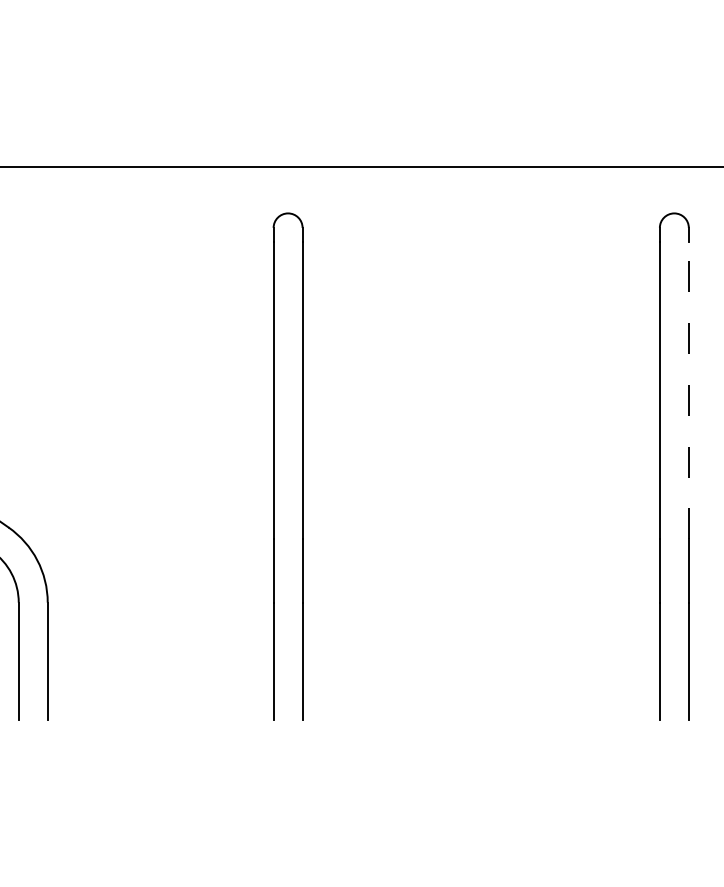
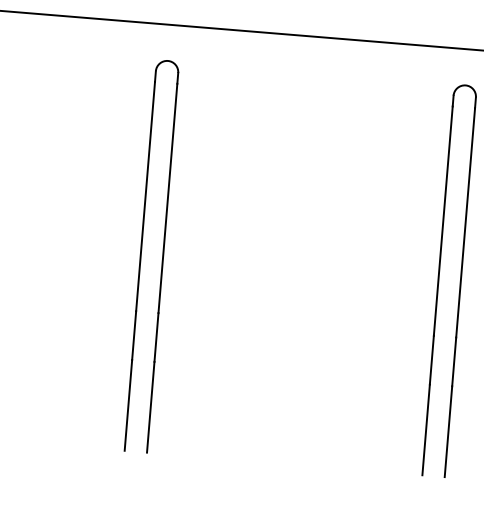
line: (688, 390) -> (465, 222), dashed -> solid

